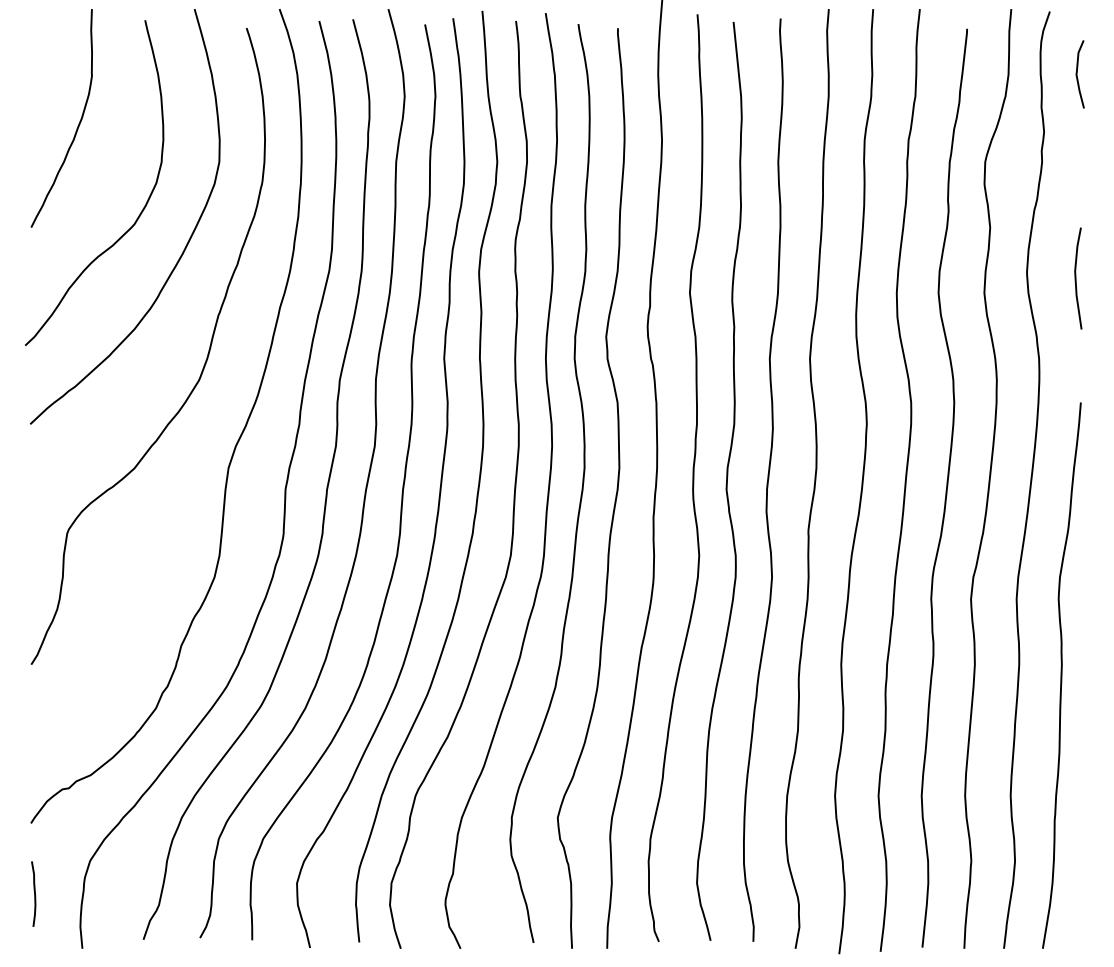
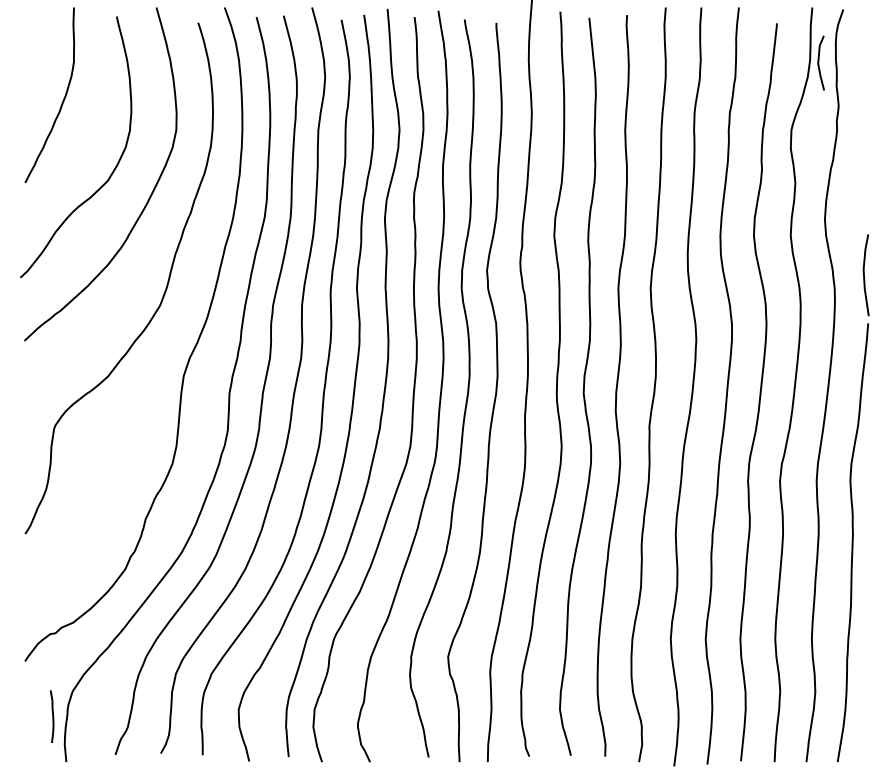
curve: (1077, 74) -> (818, 63), moved
line: (1076, 278) -> (864, 275), moved
curve: (34, 893) -> (52, 716), moved

